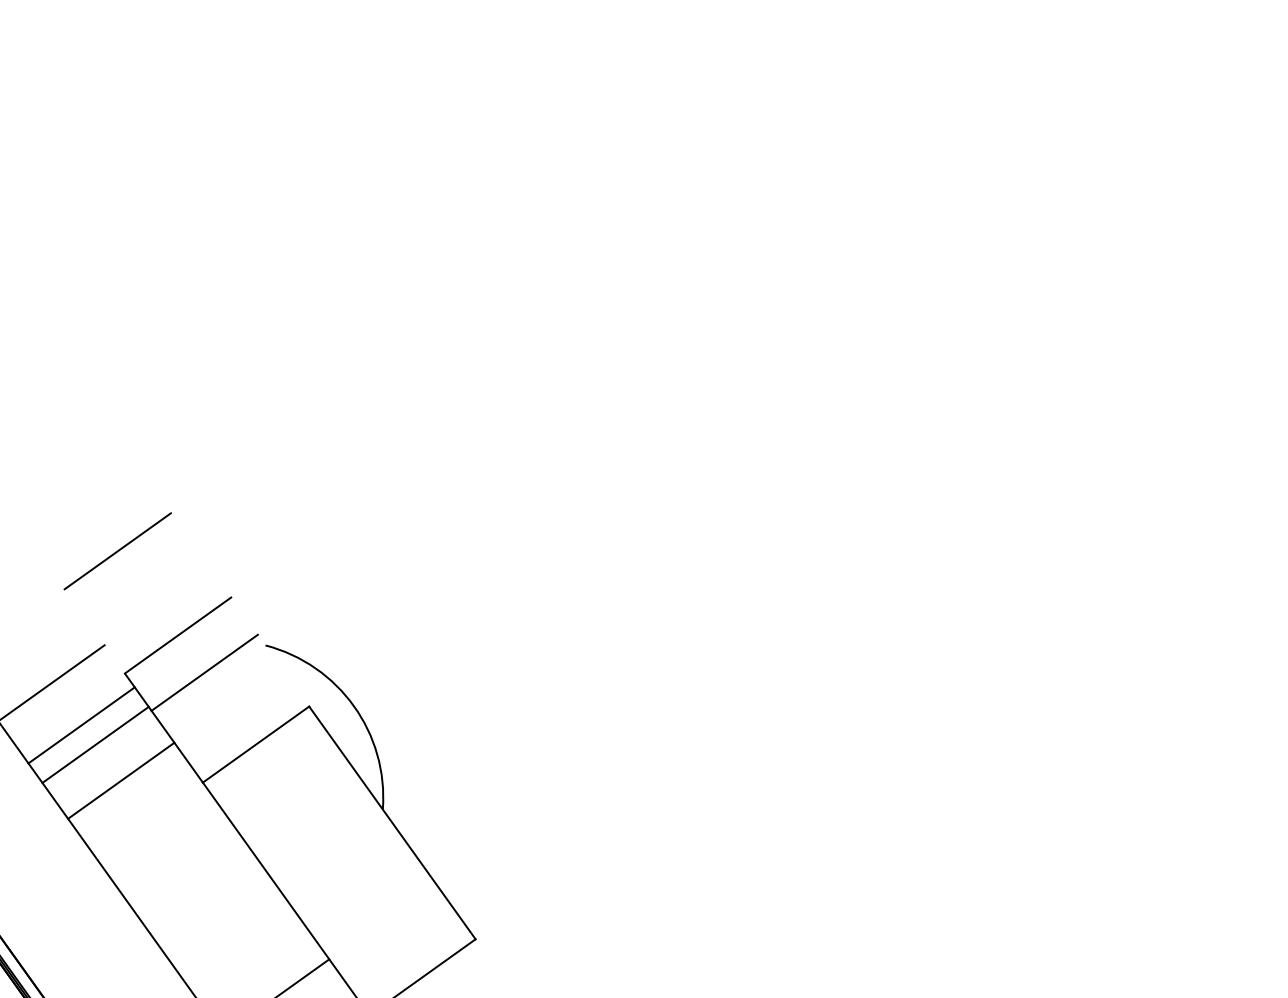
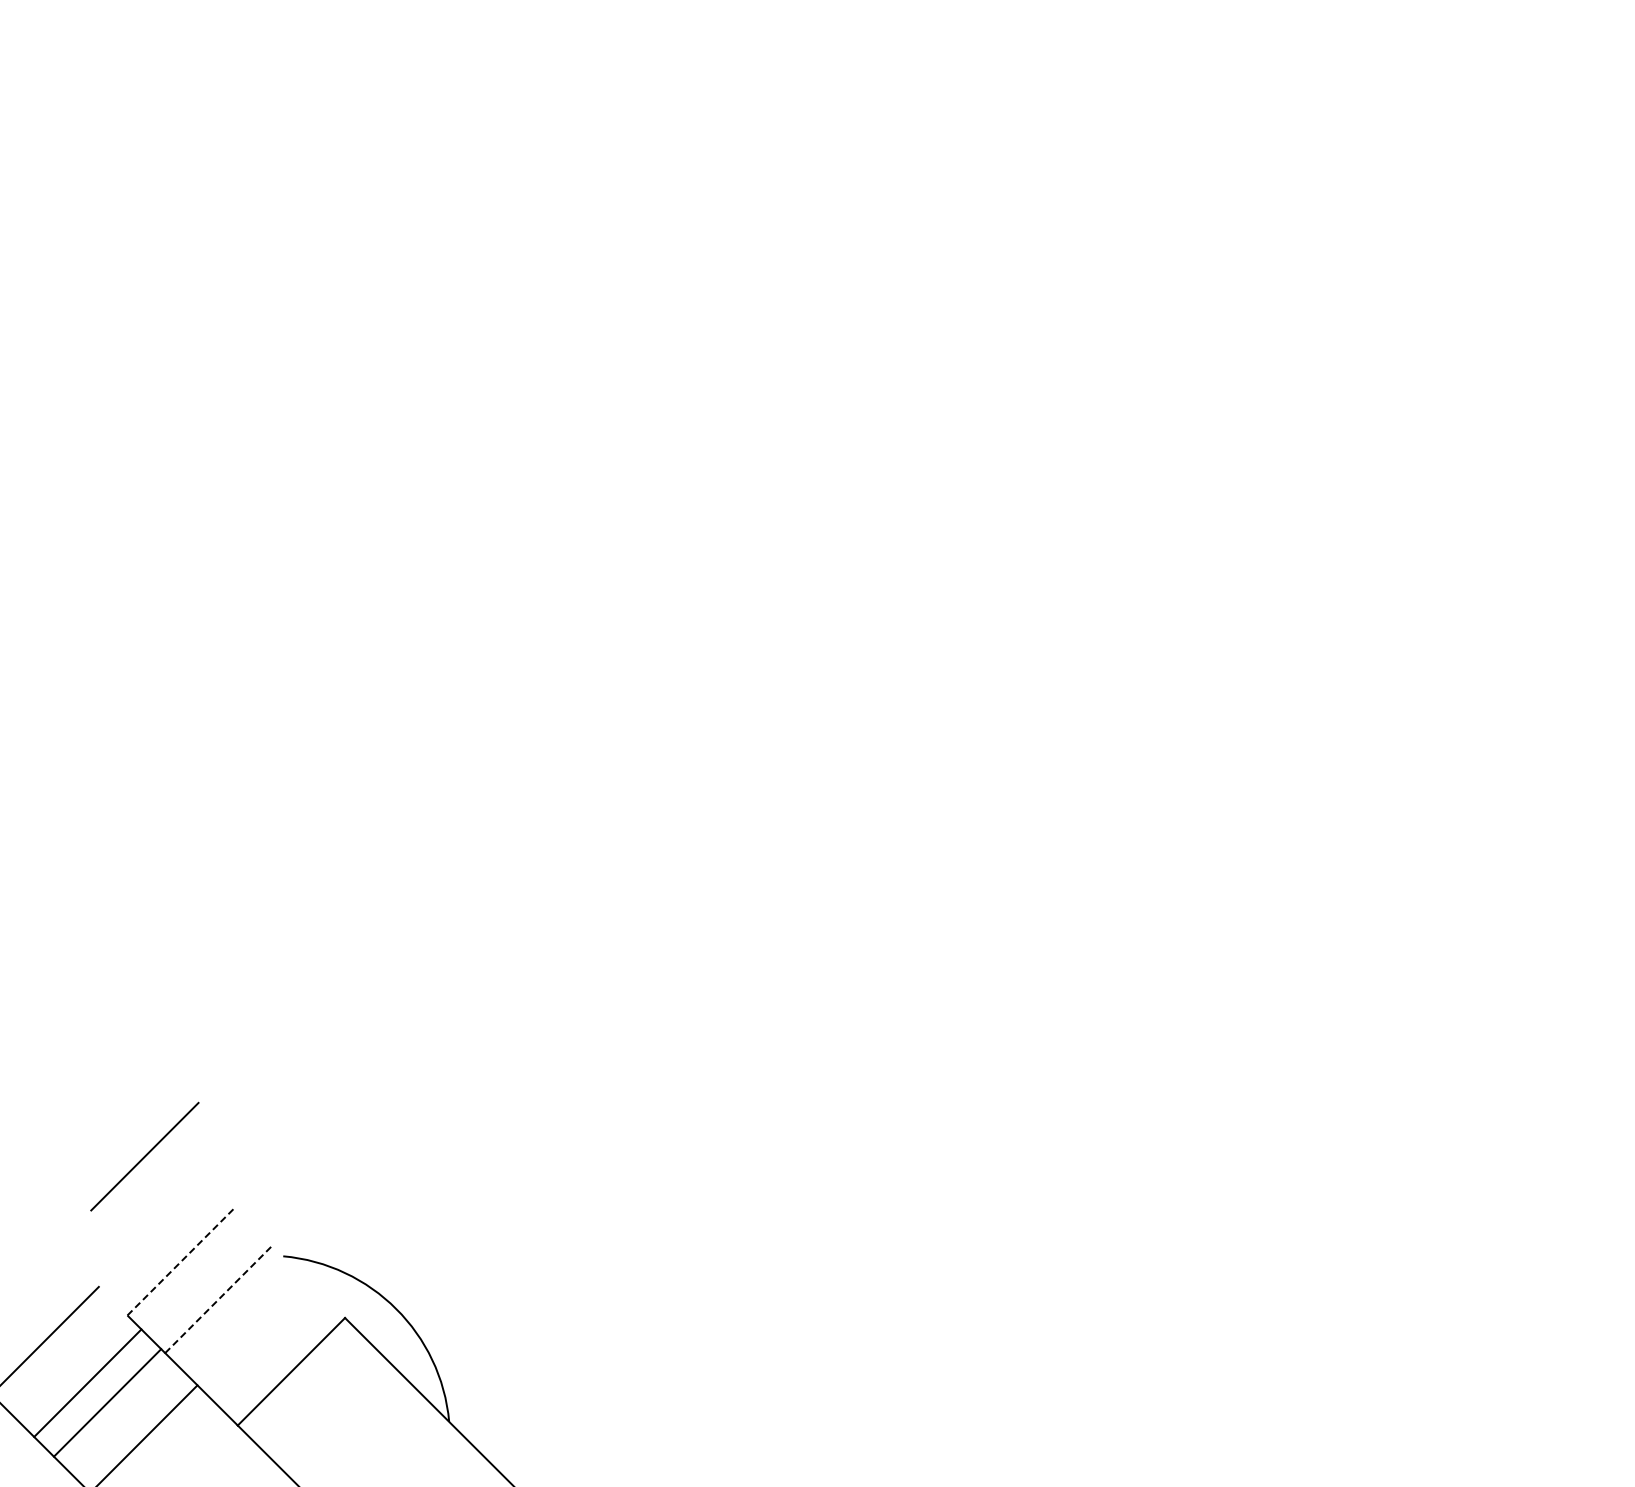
line: (117, 551) -> (144, 1156), moved
line: (178, 635) -> (181, 1261), solid -> dashed
line: (204, 672) -> (218, 1299), solid -> dashed

